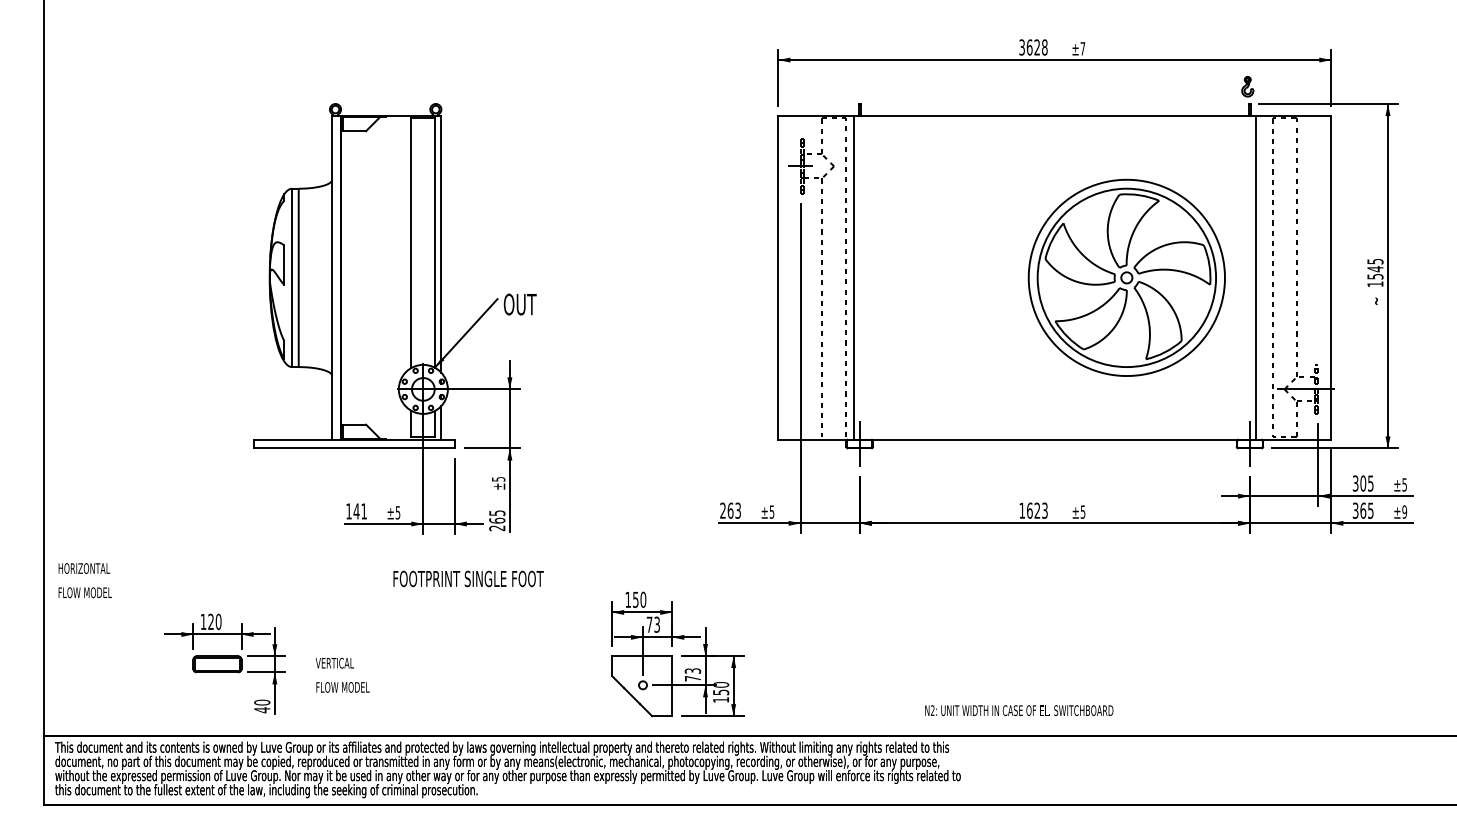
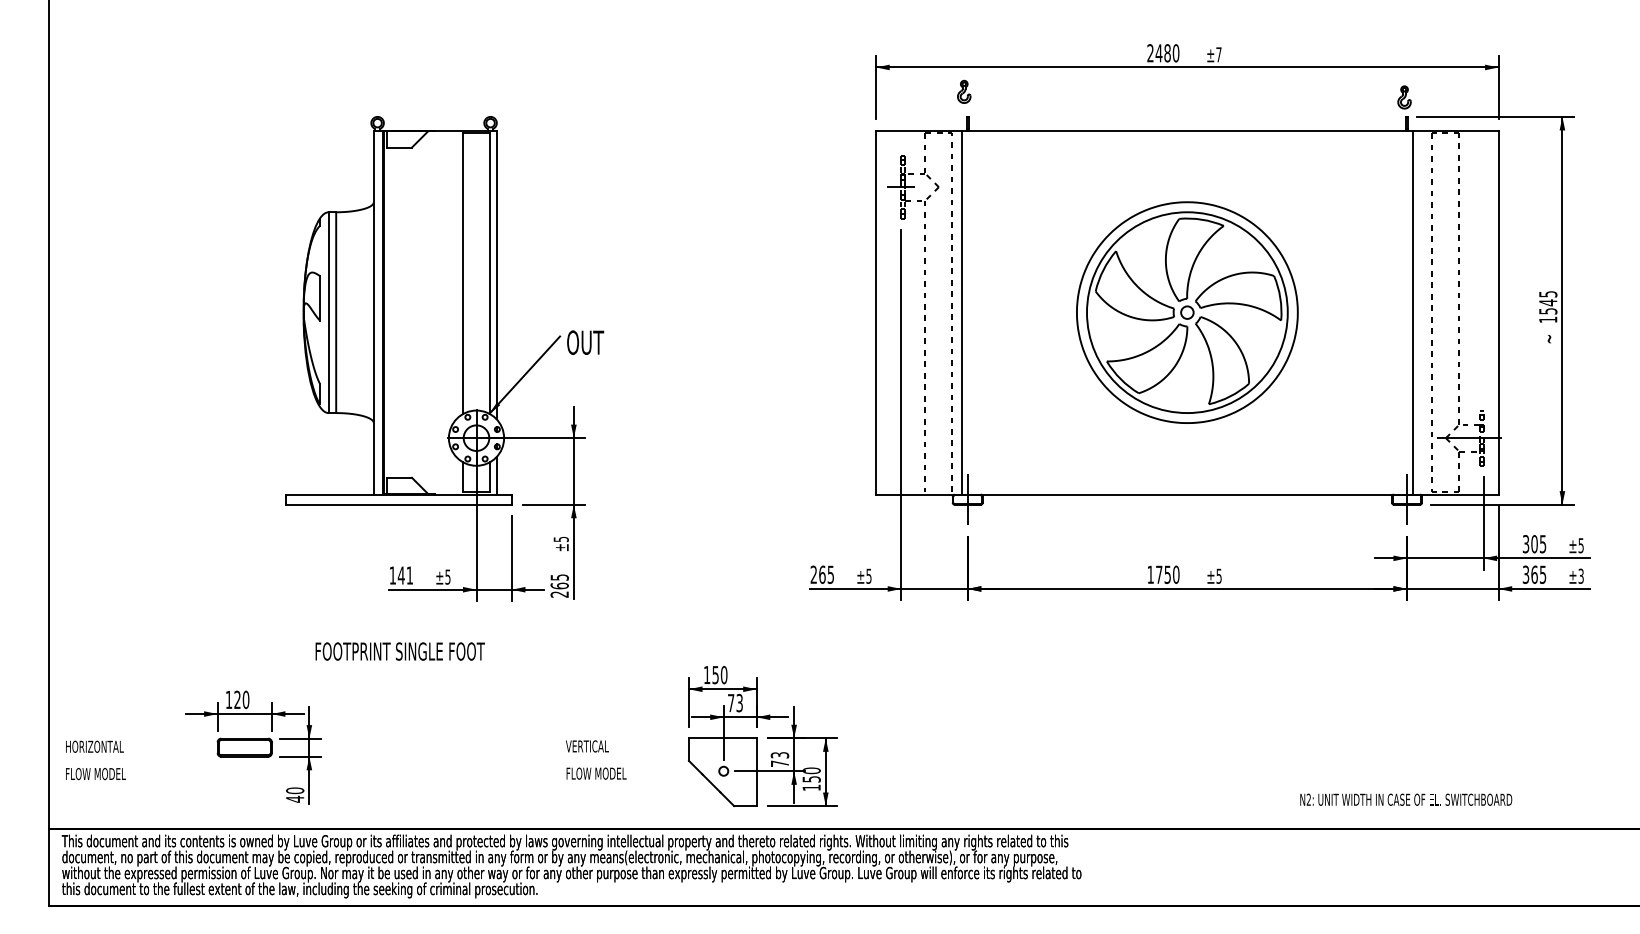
text: (1033, 47) -> (1163, 53), 3628 -> 2480
part: (856, 81) -> (964, 91), added
part: (1126, 277) -> (1186, 312), moved
text: (737, 510) -> (830, 574), 263 -> 265
text: (1037, 510) -> (1167, 574), 1623 -> 1750
text: (1404, 511) -> (1580, 575), ±9 -> ±3
text: (468, 578) -> (400, 651), moved
text: (84, 580) -> (95, 760), moved
text: (342, 674) -> (595, 759), moved
text: (1019, 710) -> (1406, 799), moved

